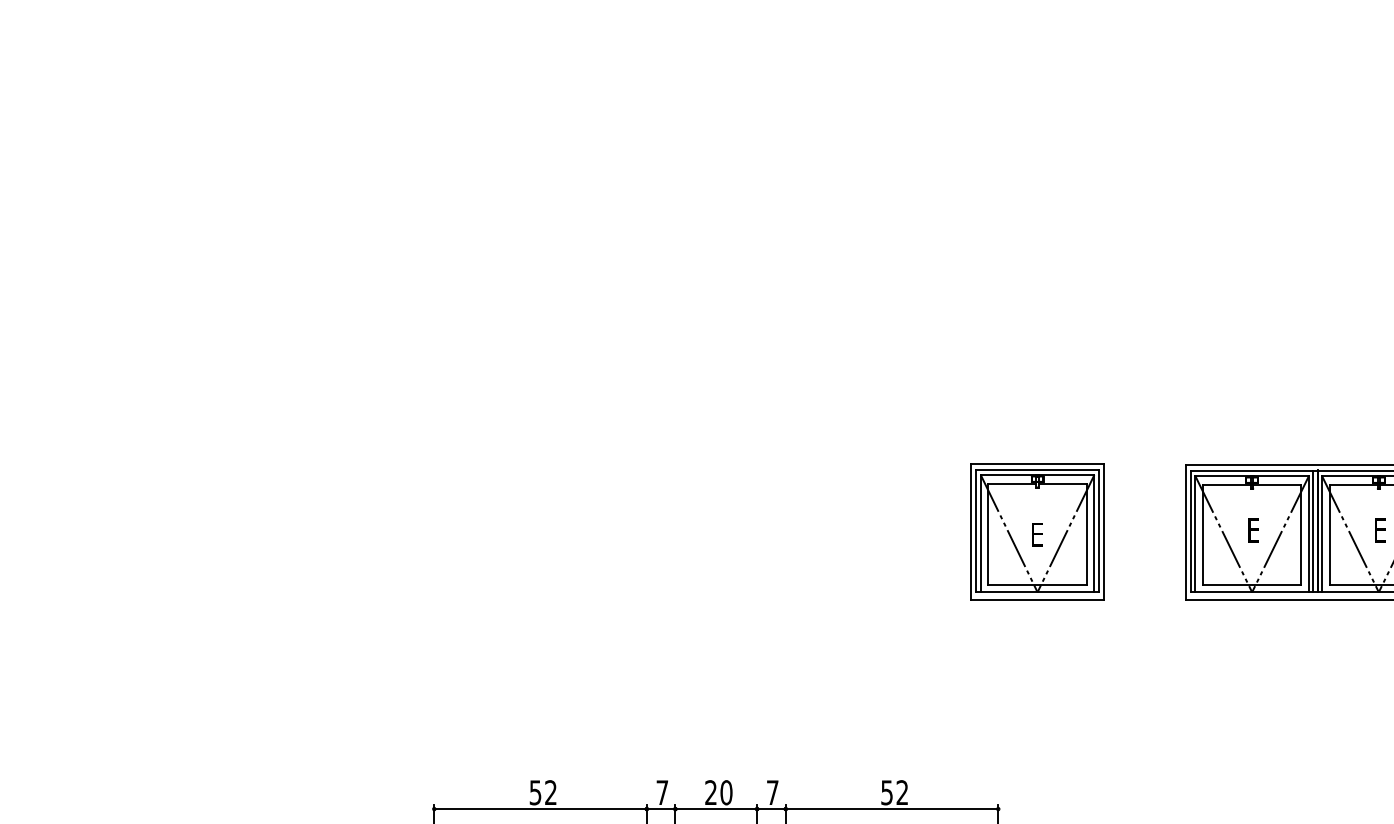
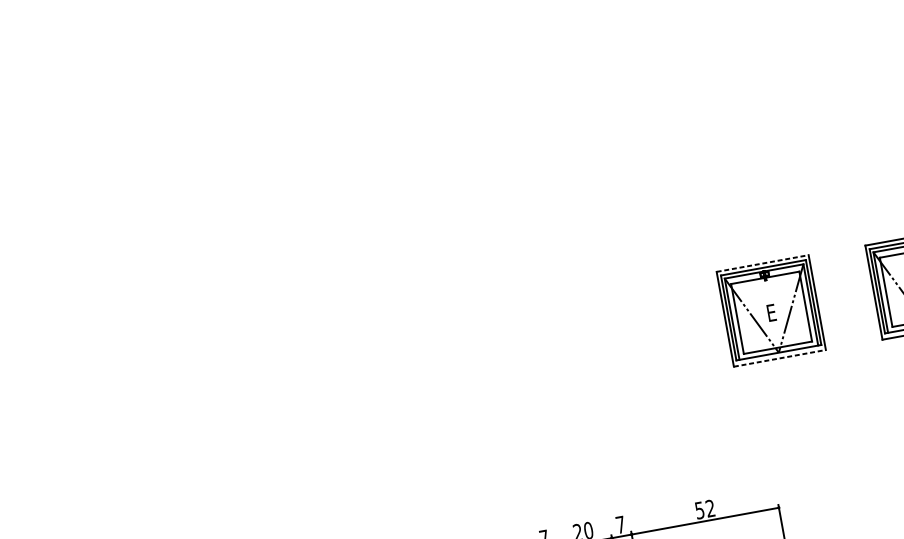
line: (1038, 463) -> (763, 263), solid -> dashed
line: (1038, 600) -> (780, 358), solid -> dashed

